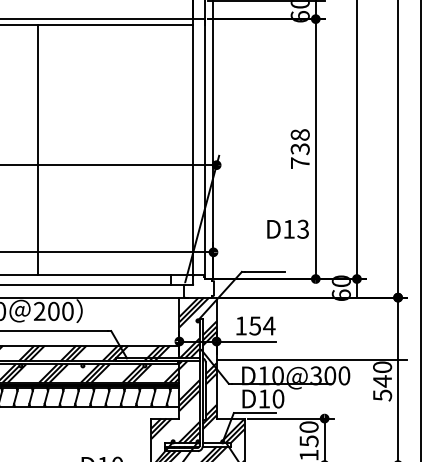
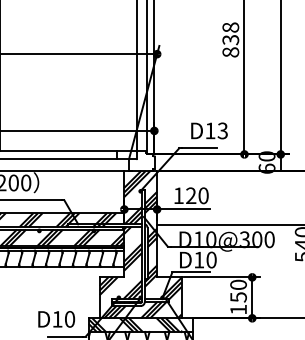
text: (299, 162) -> (230, 51), 738 -> 838
text: (287, 228) -> (208, 130), moved
text: (262, 325) -> (197, 195), 154 -> 120

